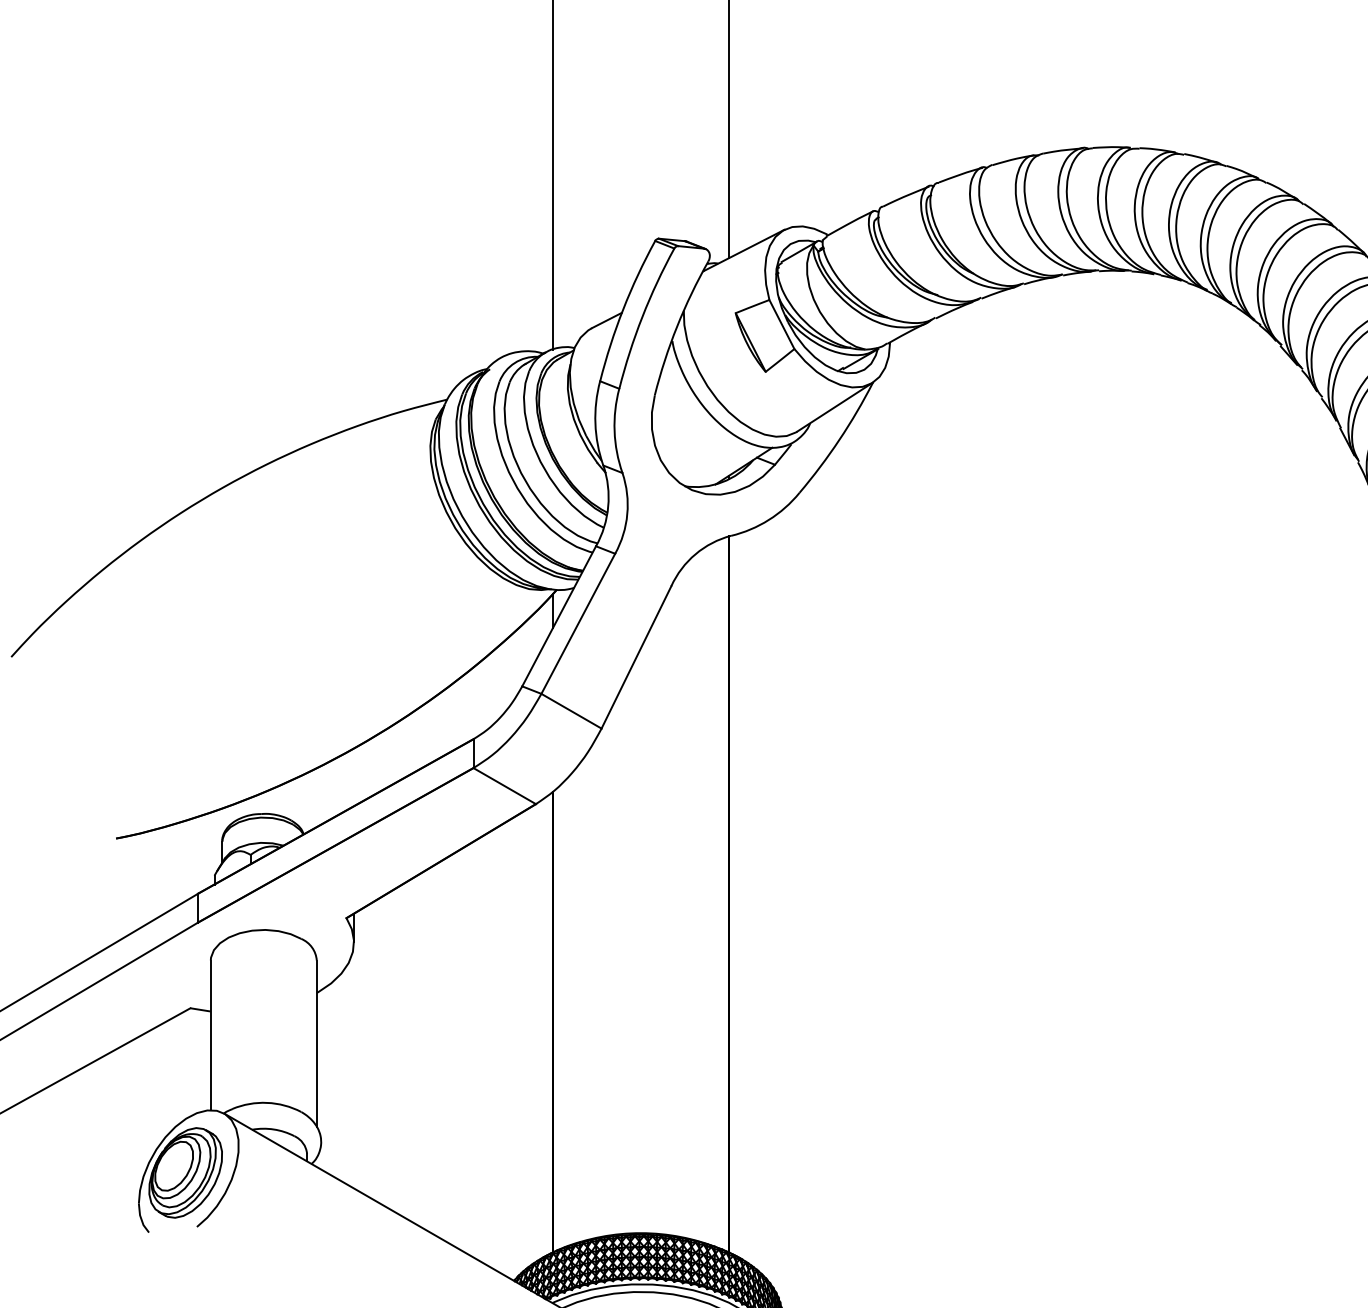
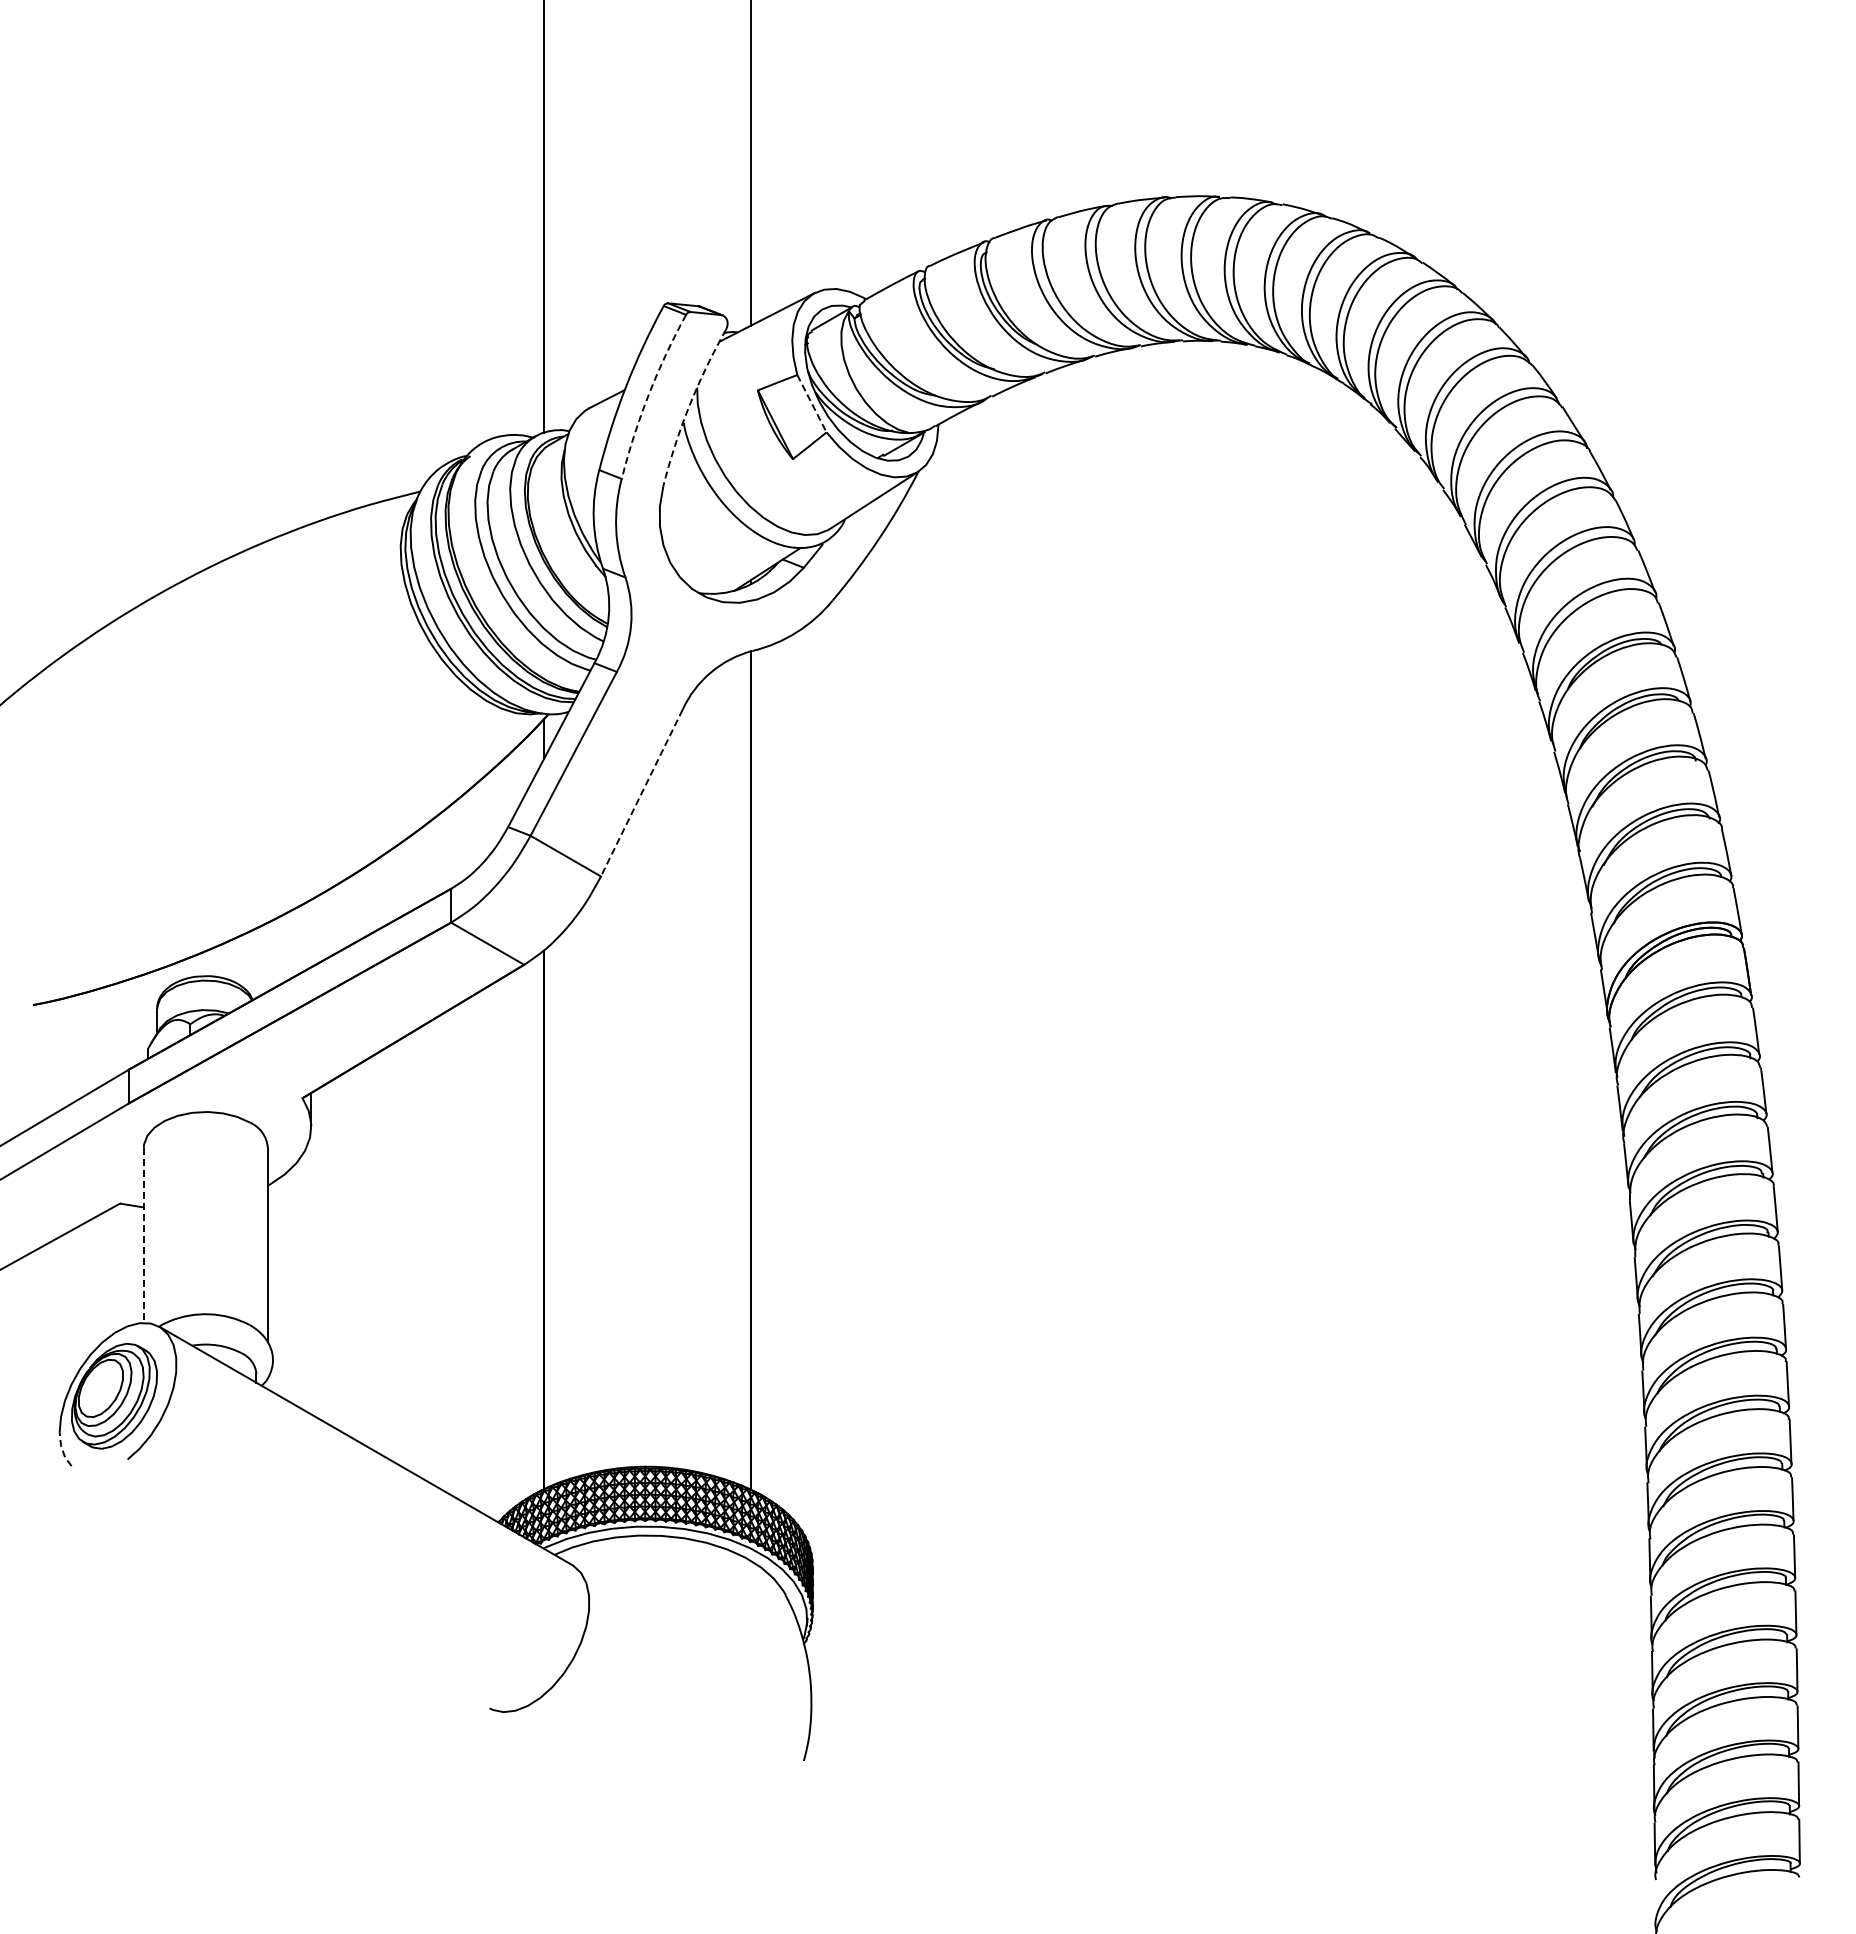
arc: (642, 316) -> (648, 394), solid -> dashed
line: (782, 325) -> (812, 404), solid -> dashed
arc: (677, 326) -> (689, 406), solid -> dashed
line: (636, 657) -> (641, 793), solid -> dashed
line: (210, 1035) -> (143, 1235), solid -> dashed
line: (141, 1219) -> (62, 1450), solid -> dashed

